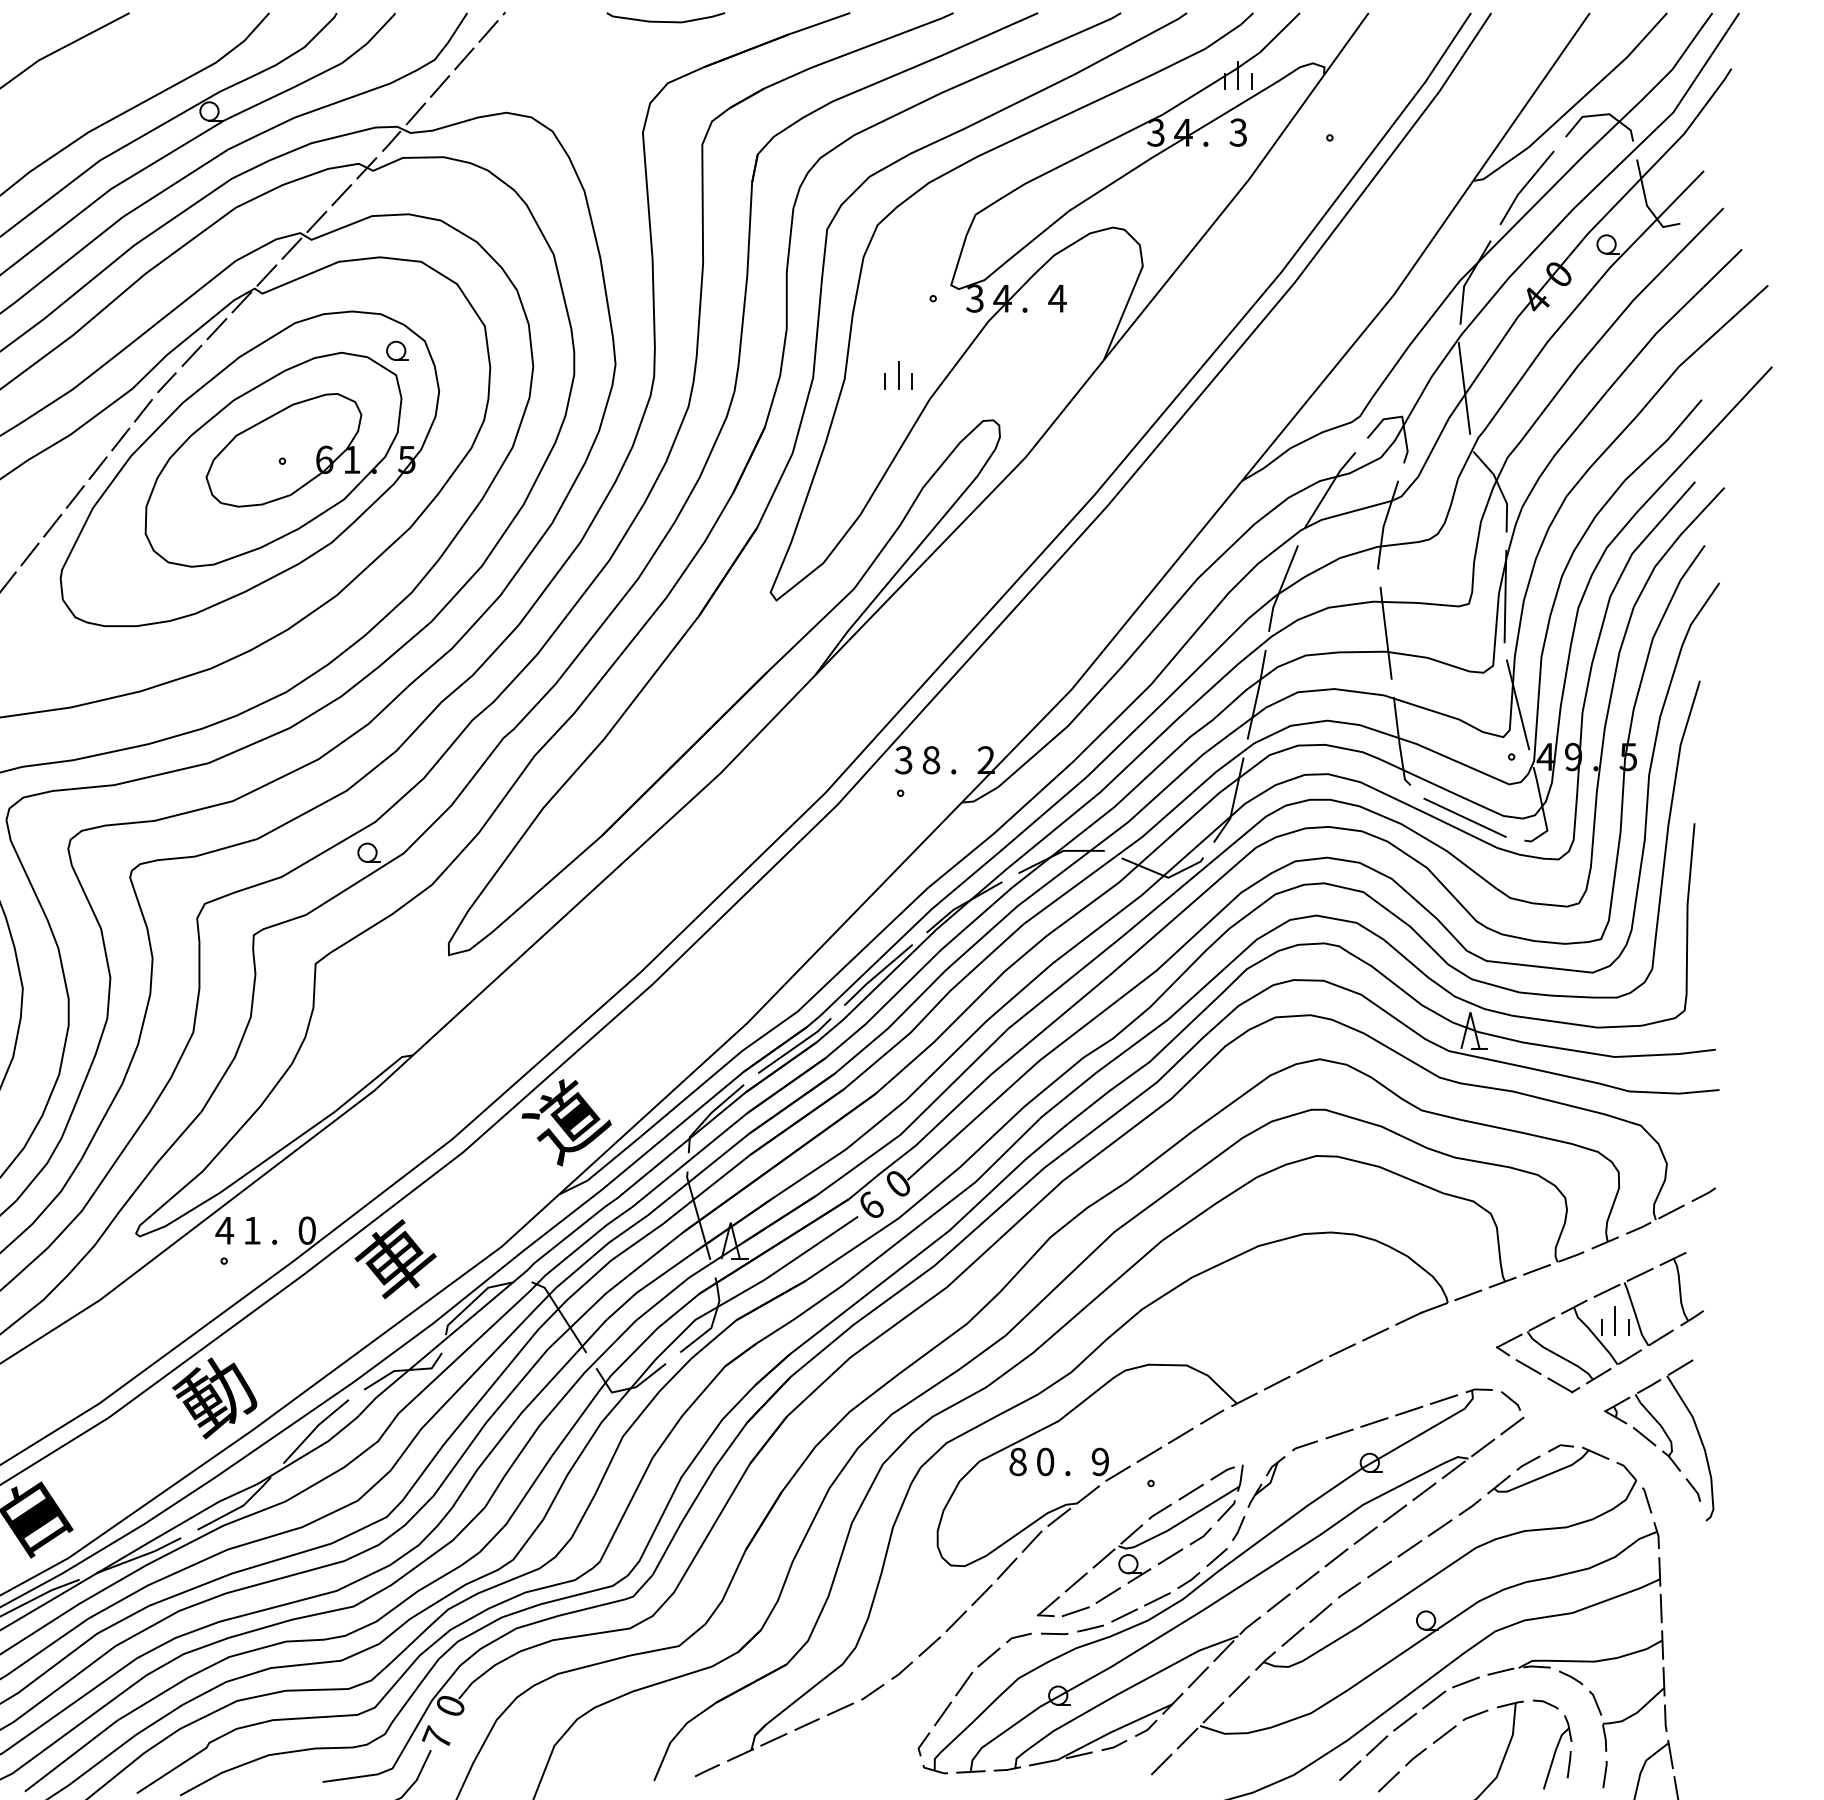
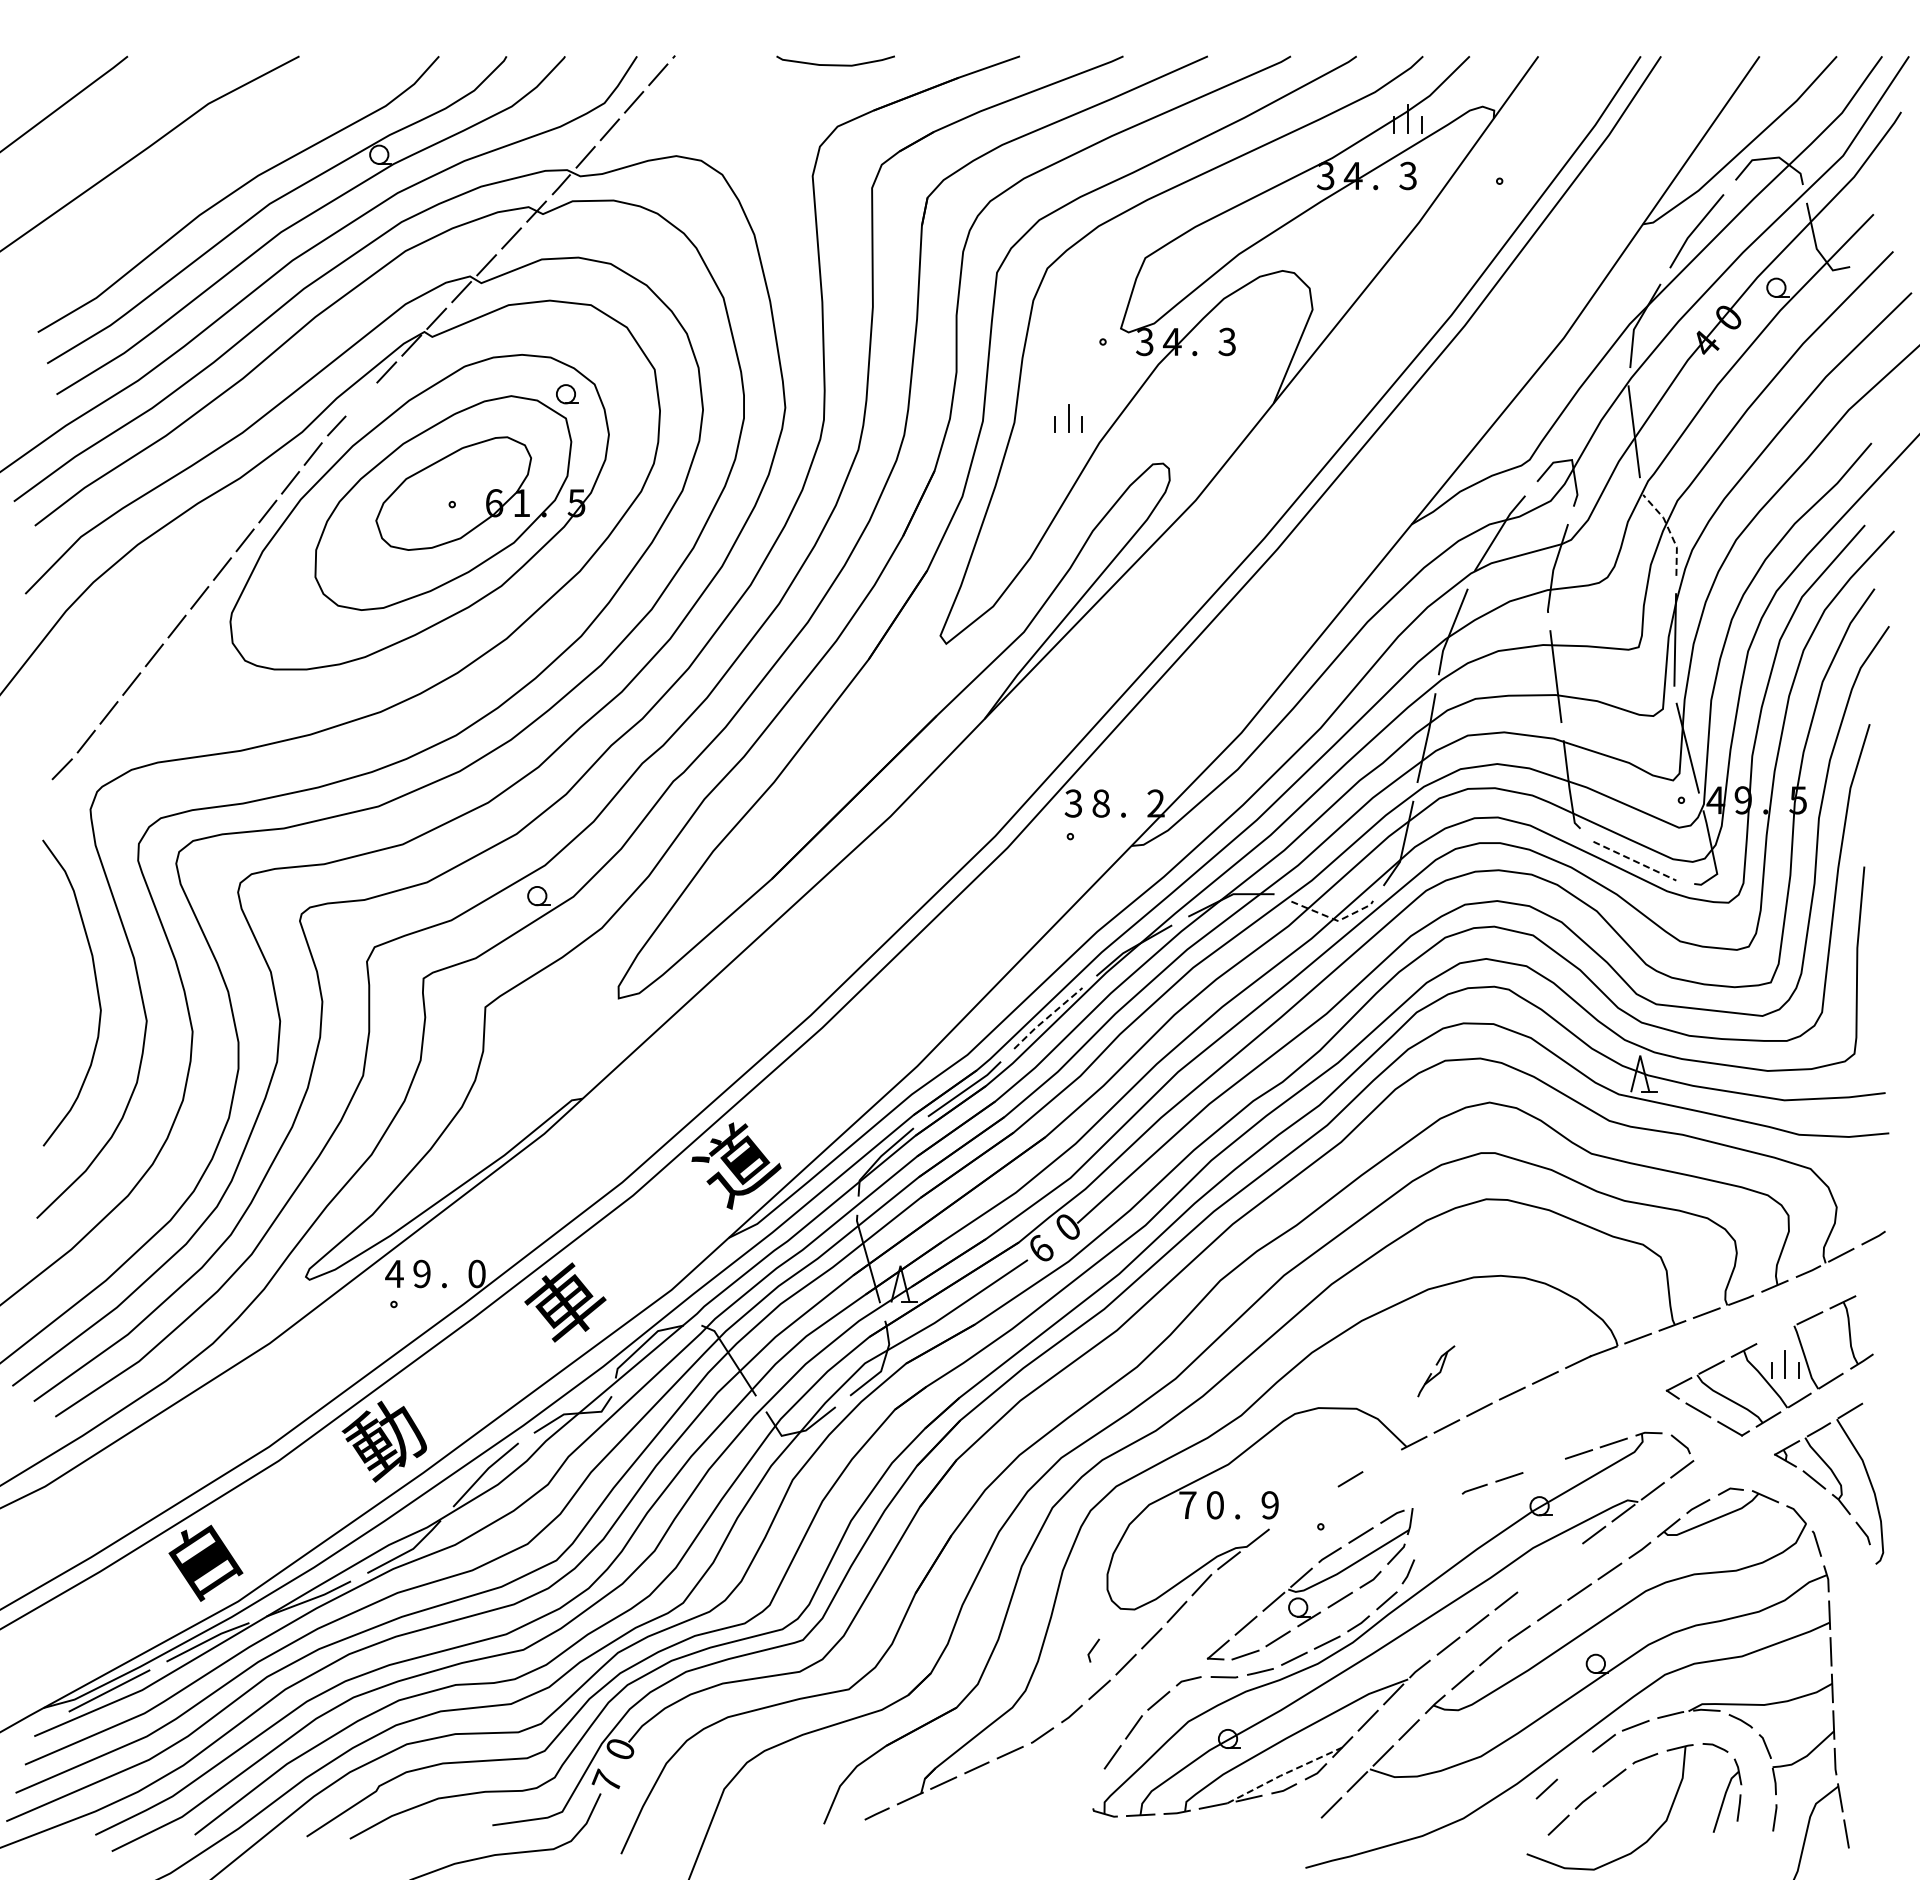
text: (1056, 298) -> (1226, 341), 4 -> 3
line: (191, 356) -> (361, 399), removed
line: (1499, 488) -> (1669, 531), solid -> dashed
line: (1464, 817) -> (1634, 860), solid -> dashed
line: (1165, 876) -> (1335, 919), solid -> dashed
line: (877, 975) -> (1047, 1018), solid -> dashed
text: (251, 1230) -> (421, 1273), 1 -> 9
line: (1606, 1291) -> (1776, 1334), removed
line: (1211, 1417) -> (1381, 1460), removed
line: (1374, 1422) -> (1544, 1465), removed
line: (1148, 1455) -> (1318, 1498), removed
text: (1017, 1462) -> (1187, 1505), 8 -> 7
line: (1117, 1473) -> (1287, 1516), removed
part: (1266, 1482) -> (1436, 1371), moved
line: (1394, 1513) -> (1564, 1556), removed
line: (1365, 1535) -> (1535, 1578), removed
line: (1404, 1722) -> (1574, 1765), removed
line: (1113, 1731) -> (1283, 1774), solid -> dashed
line: (923, 1743) -> (1093, 1649), moved
line: (1349, 1770) -> (1519, 1813), removed

